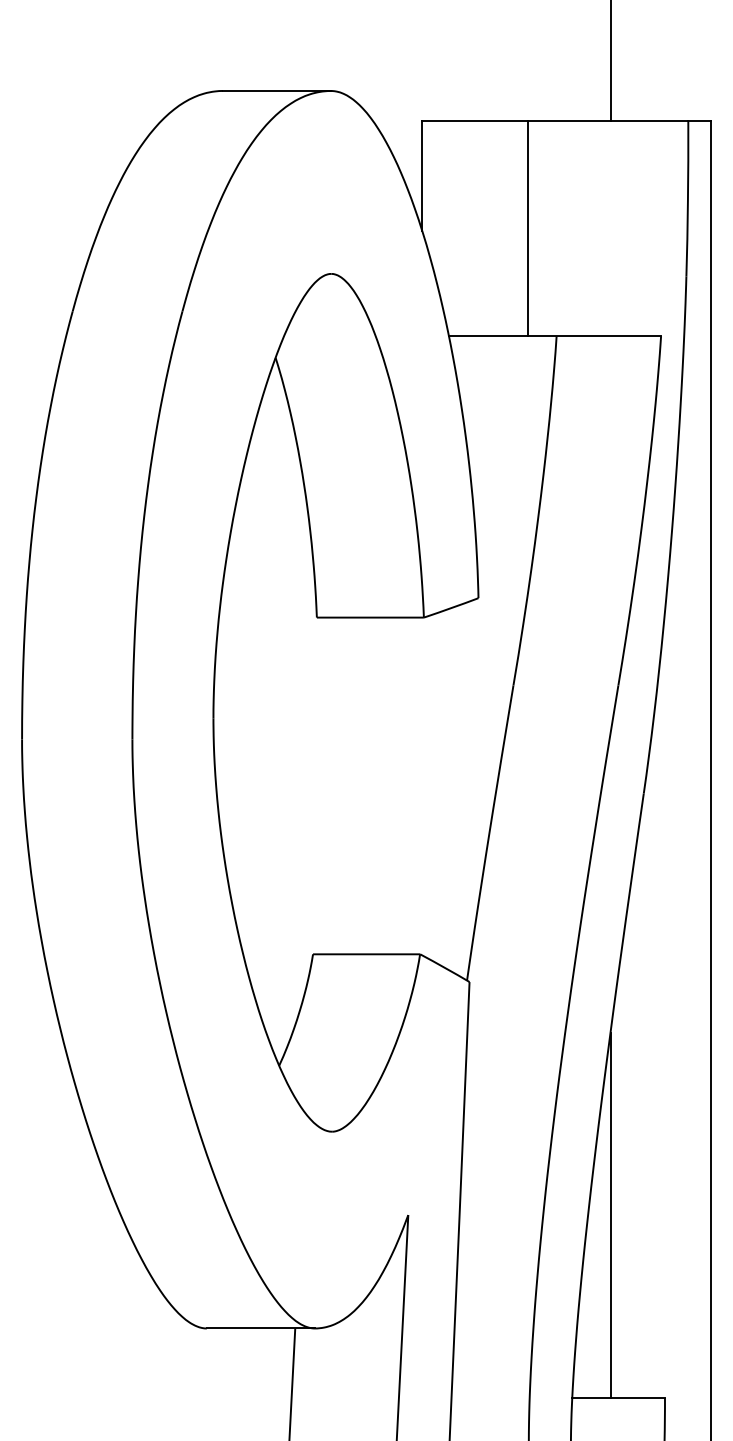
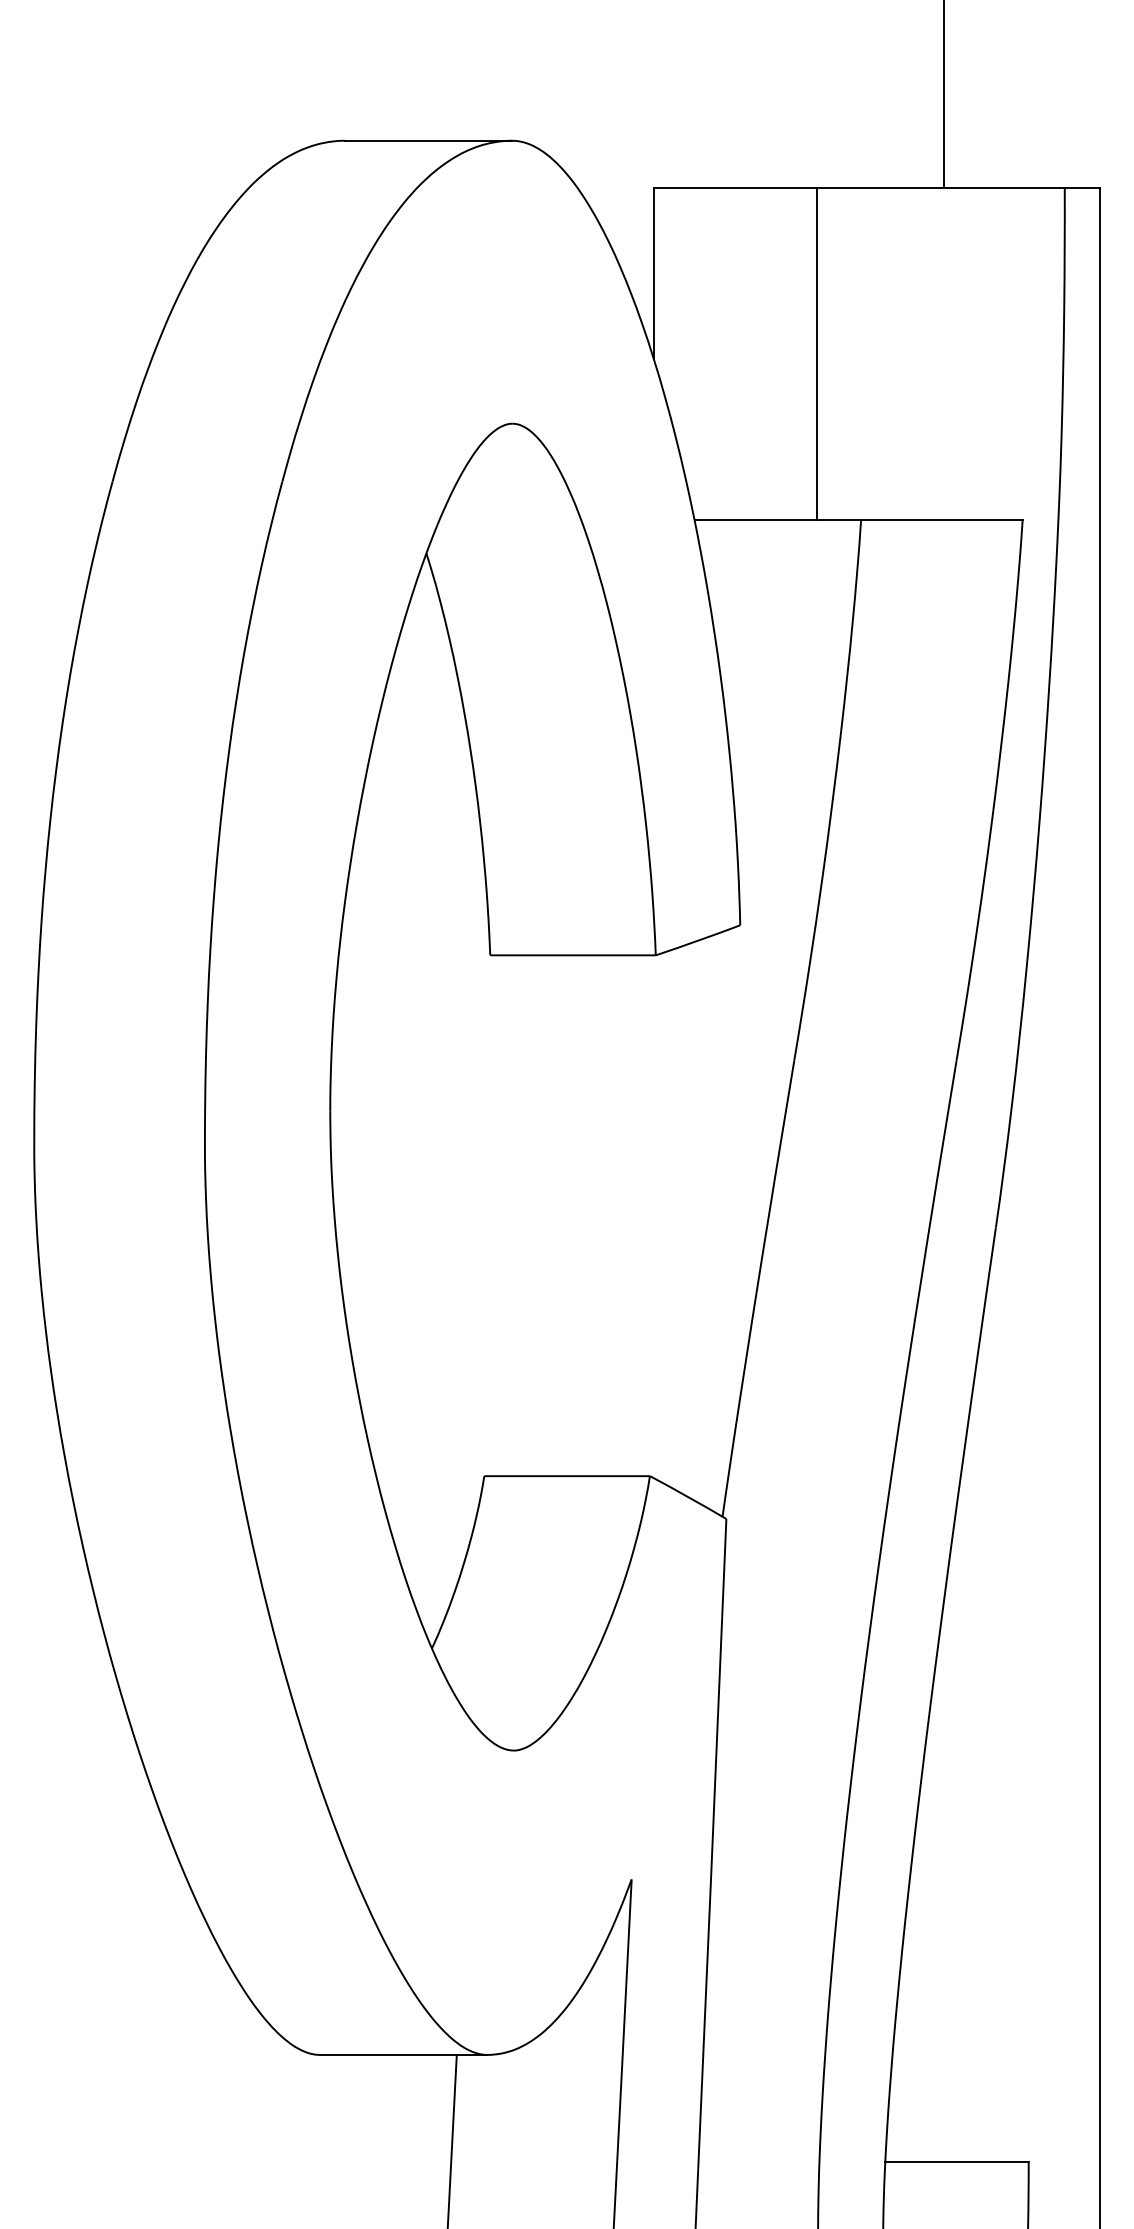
line: (610, 1214) -> (944, 1878), removed

